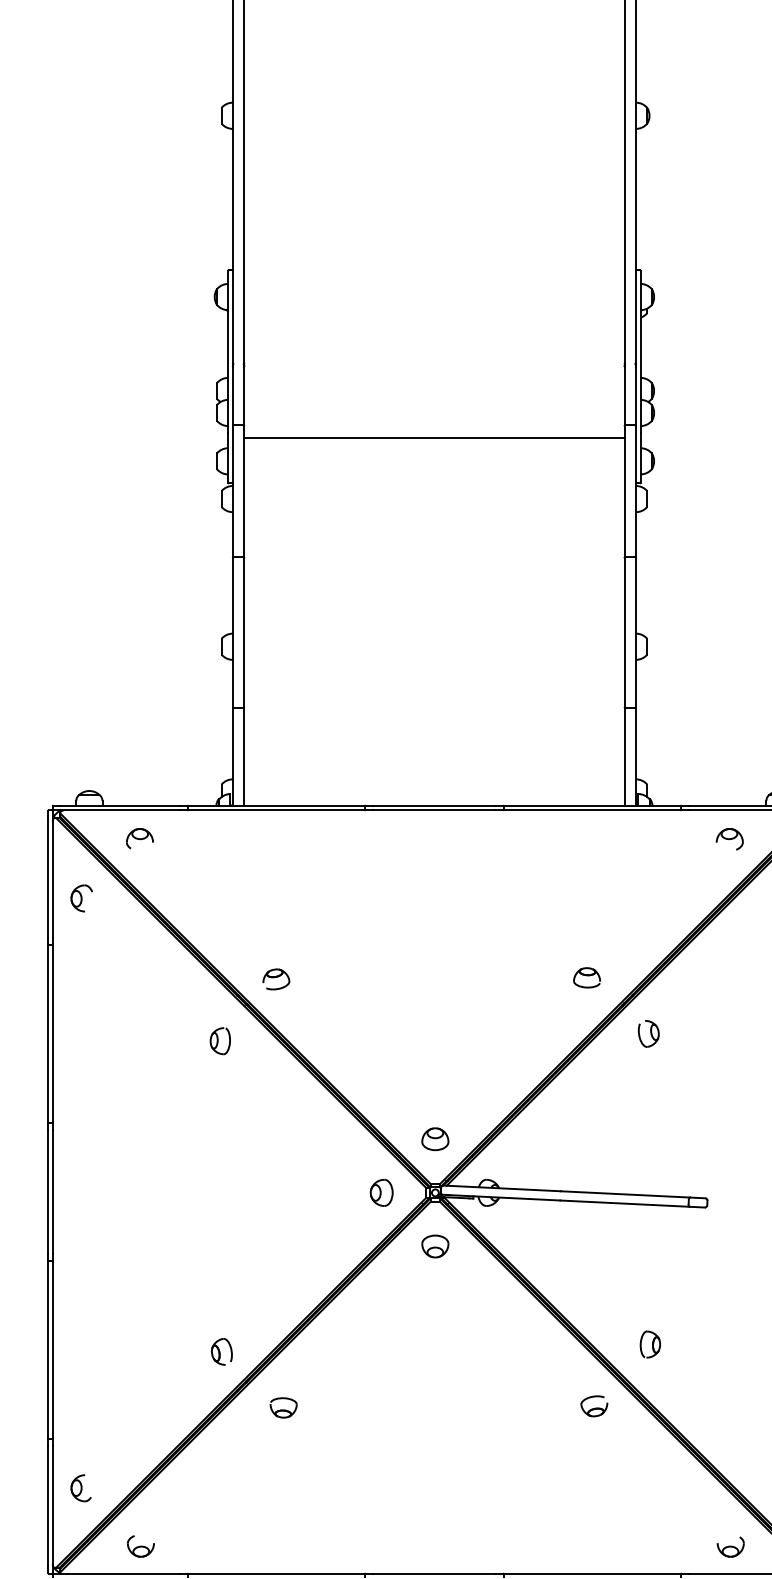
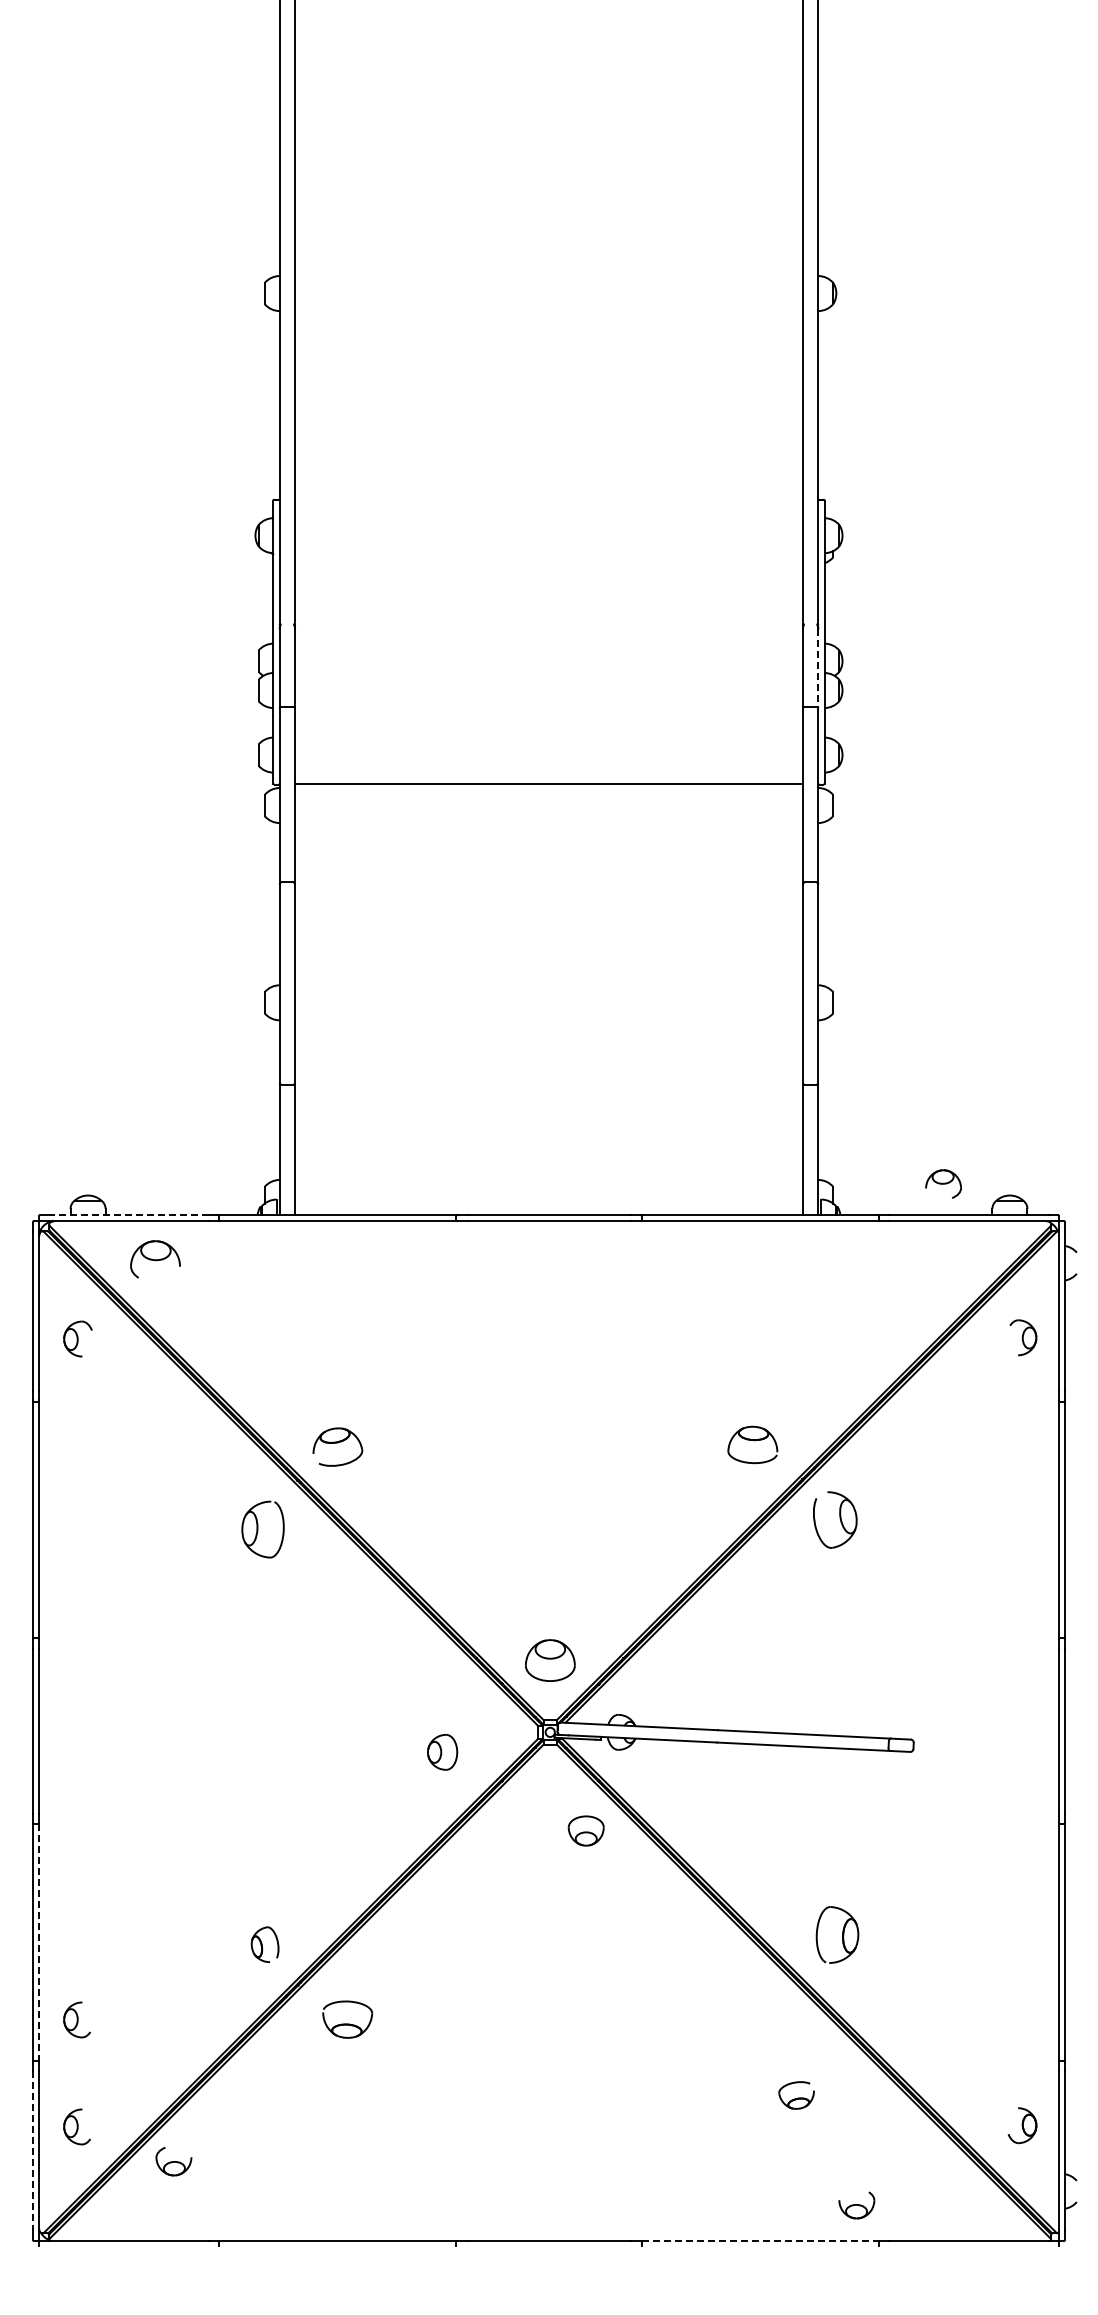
line: (636, 396) -> (818, 668), solid -> dashed
line: (434, 437) -> (548, 784), moved
line: (120, 805) -> (129, 1215), solid -> dashed
part: (139, 838) -> (155, 1258), size x1.4
part: (729, 838) -> (943, 1183), moved
part: (586, 978) -> (752, 1445), size x1.4
part: (276, 979) -> (337, 1447), size x1.4
part: (648, 1033) -> (835, 1519), size x1.6
part: (219, 1041) -> (262, 1529), size x1.6
part: (434, 1139) -> (549, 1660), size x1.4
part: (381, 1192) -> (442, 1752), moved
part: (434, 1246) -> (585, 1830), moved
part: (650, 1344) -> (837, 1934), size x1.6
line: (53, 1349) -> (39, 1941), solid -> dashed
part: (594, 1406) -> (796, 2095), moved
part: (80, 1407) -> (76, 2019), added
part: (283, 1407) -> (347, 2019), size x1.4
line: (47, 1505) -> (32, 2150), solid -> dashed
part: (140, 1546) -> (173, 2161), moved
part: (730, 1547) -> (856, 2205), moved
line: (592, 1573) -> (759, 2240), solid -> dashed

